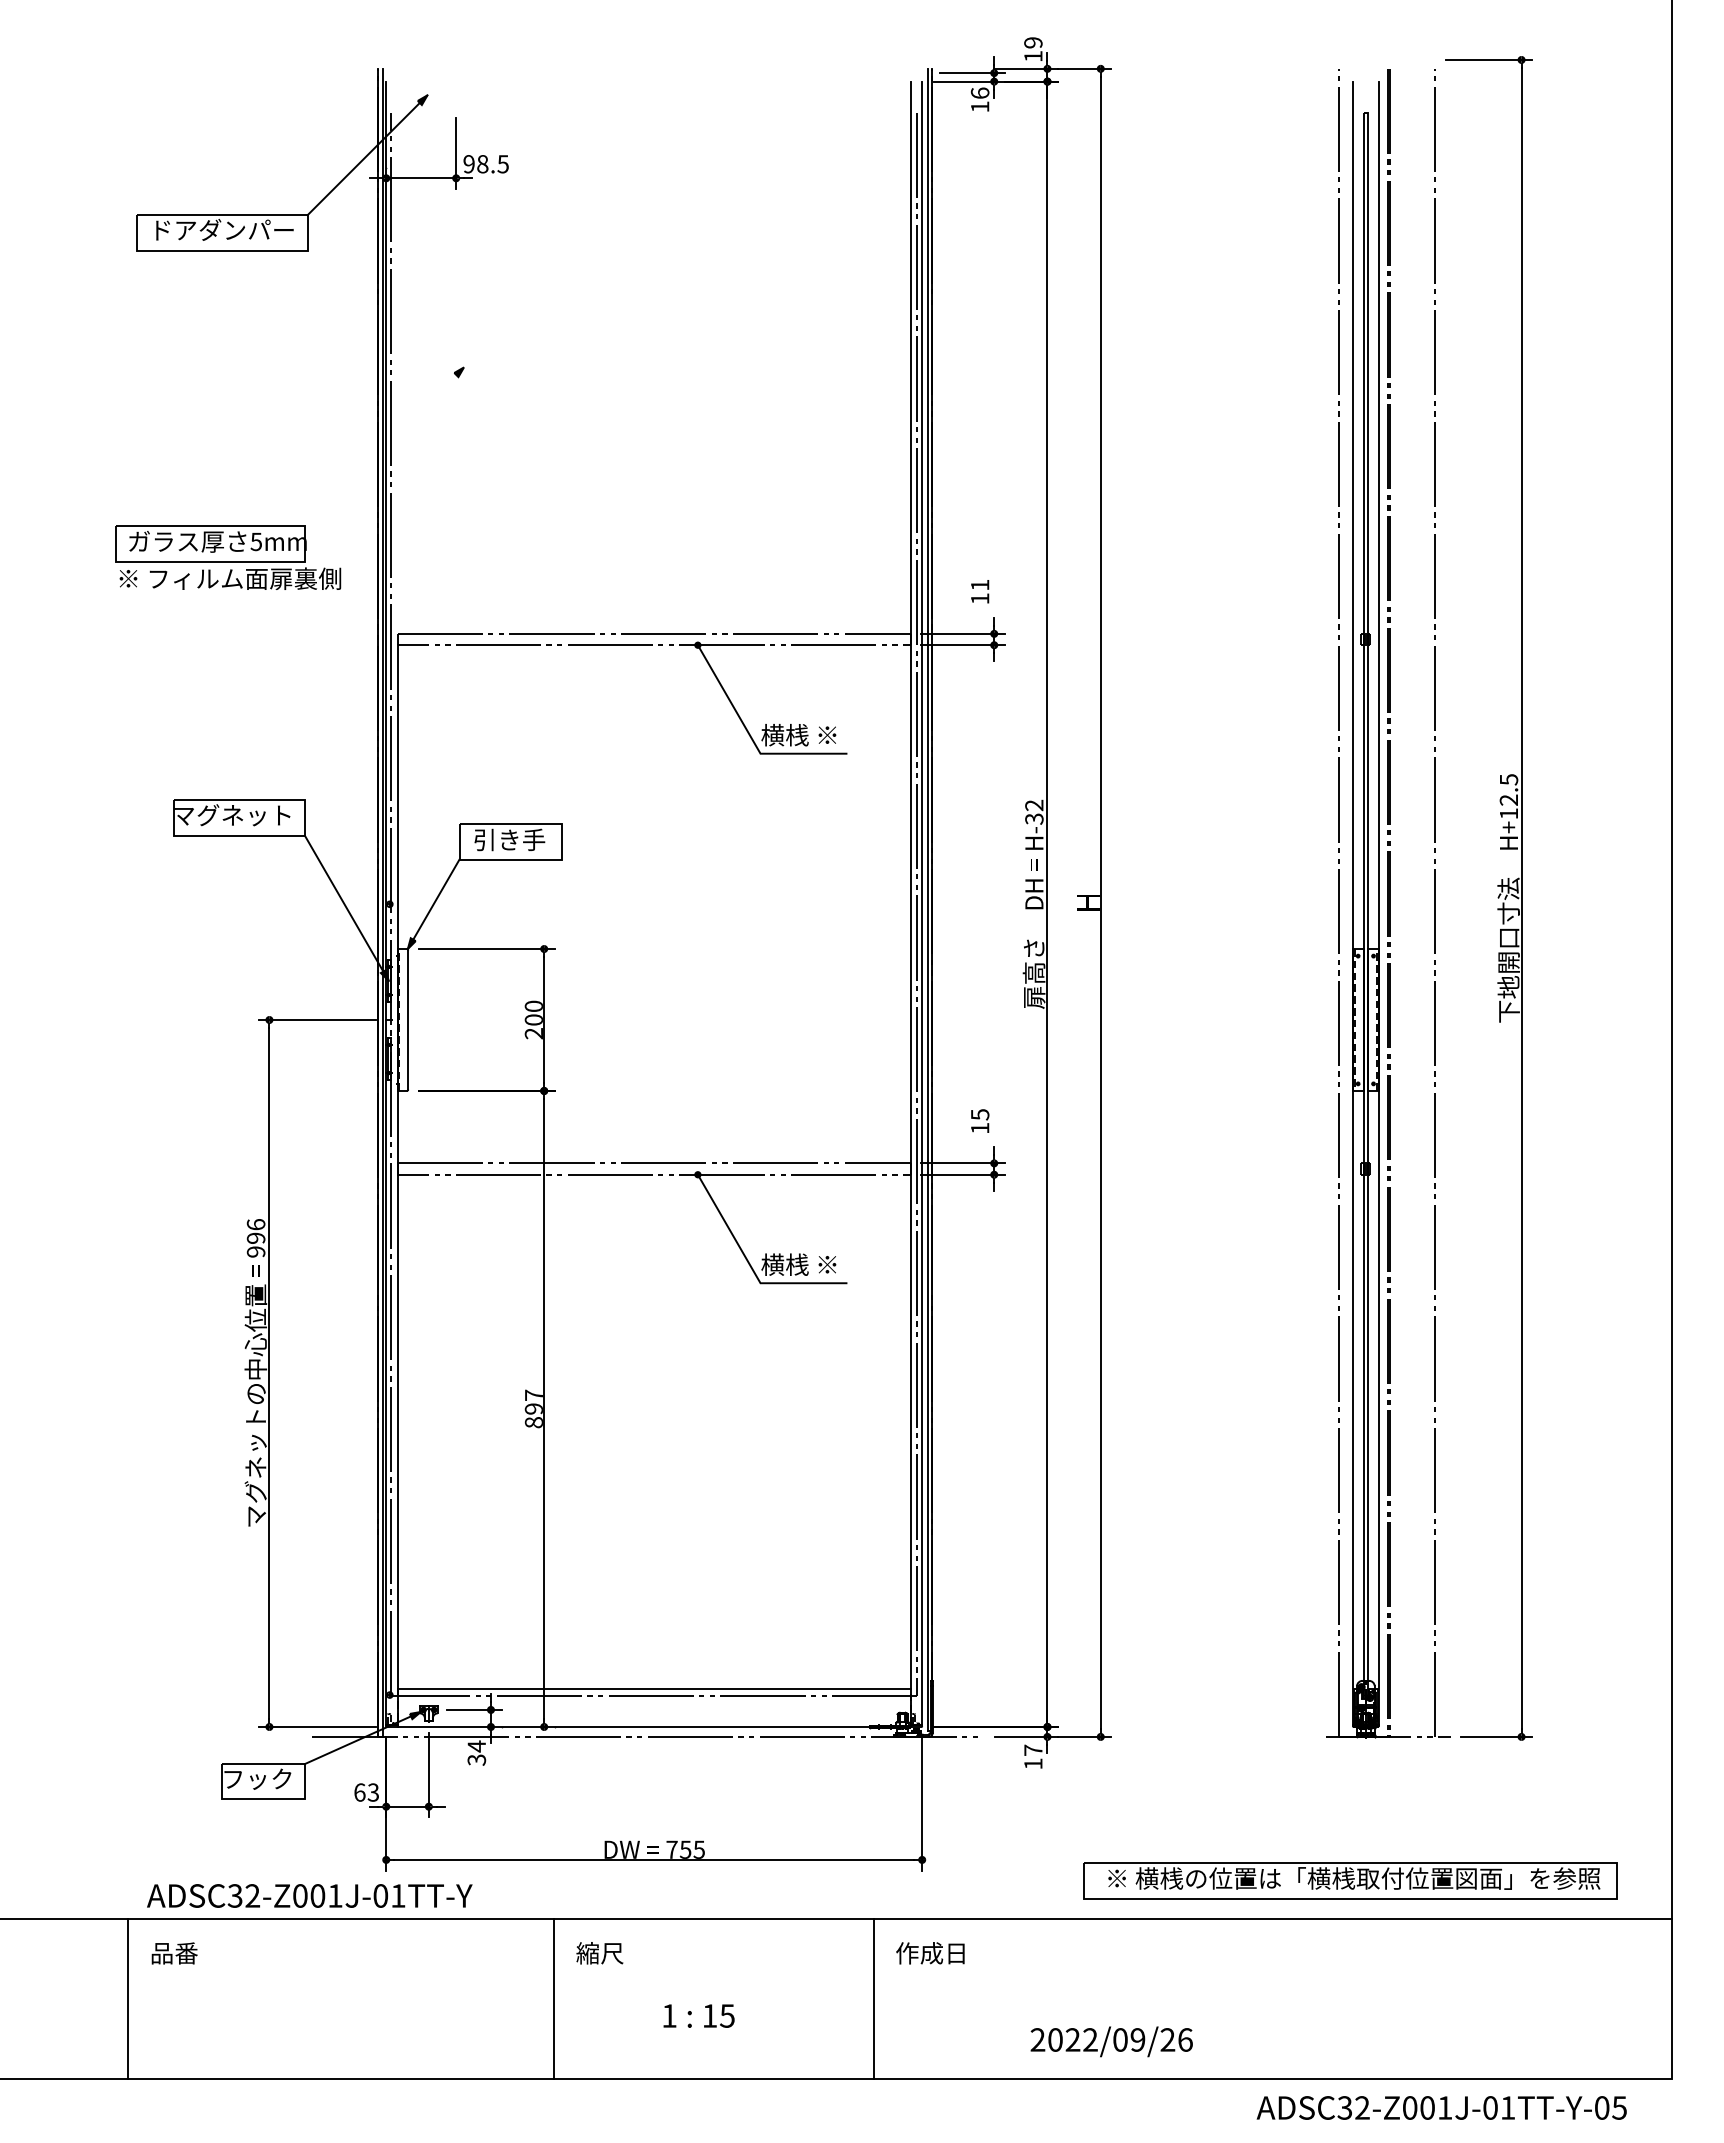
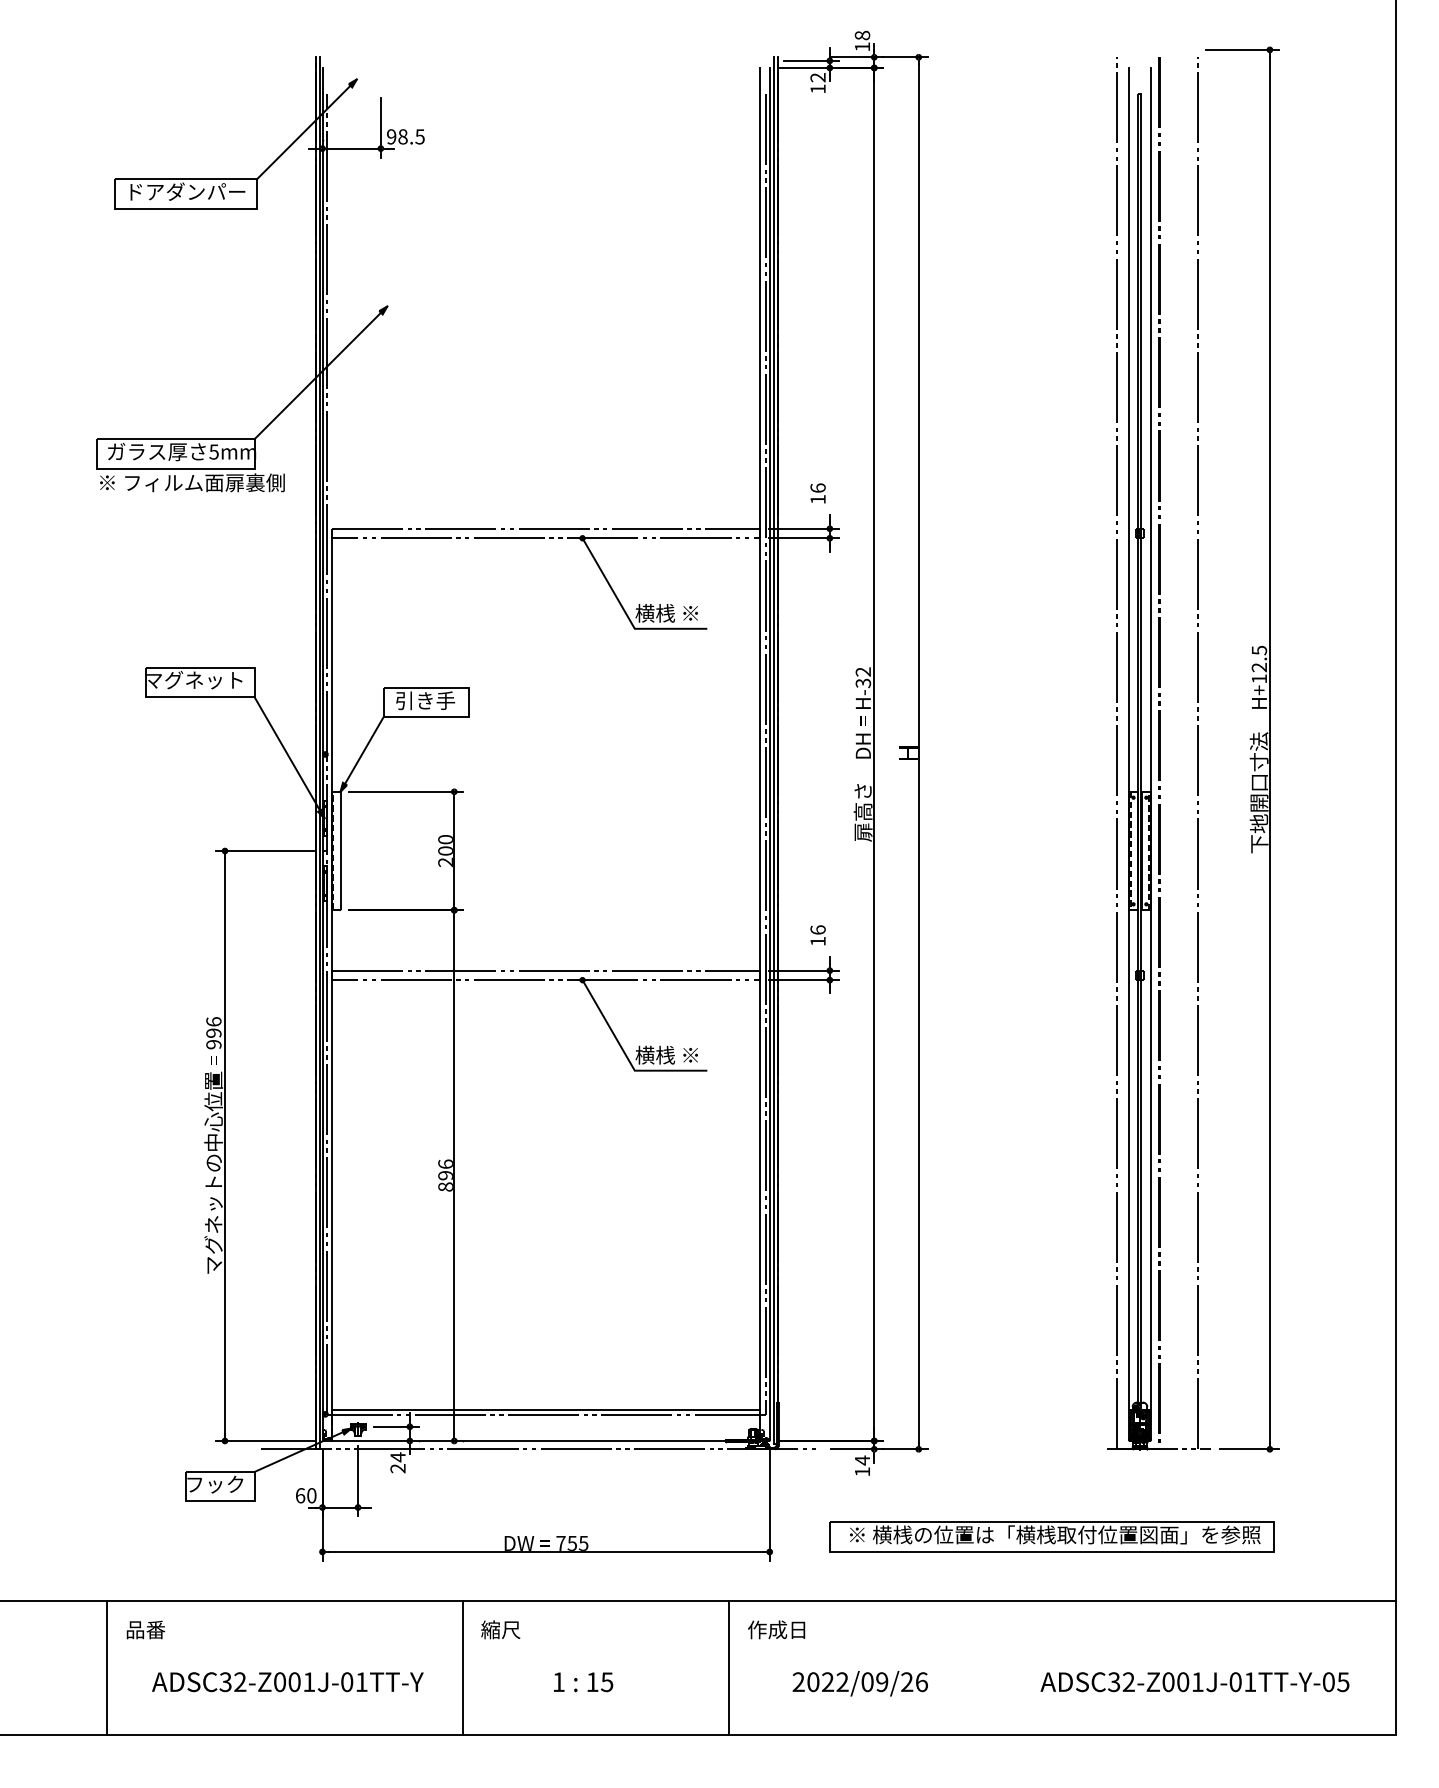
text: (1033, 42) -> (862, 35), 19 -> 18
text: (979, 92) -> (817, 77), 16 -> 12
line: (384, 446) -> (321, 372), added
text: (979, 584) -> (817, 487), 11 -> 16
text: (979, 1114) -> (817, 929), 15 -> 16
text: (533, 1394) -> (445, 1163), 897 -> 896
text: (1033, 1750) -> (862, 1460), 17 -> 14
text: (477, 1759) -> (398, 1468), 34 -> 24
text: (373, 1792) -> (311, 1495), 63 -> 60
part: (1350, 1880) -> (1052, 1536), moved
text: (309, 1895) -> (287, 1681), moved
text: (1111, 2041) -> (860, 1683), moved
text: (1441, 2107) -> (1194, 1681), moved

